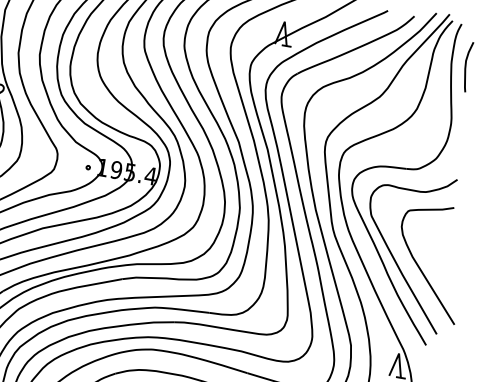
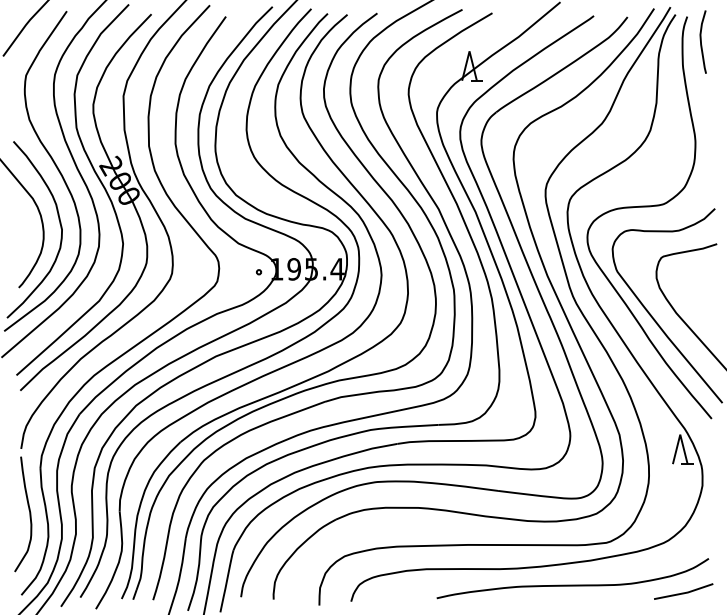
curve: (466, 66) -> (701, 41), moved

